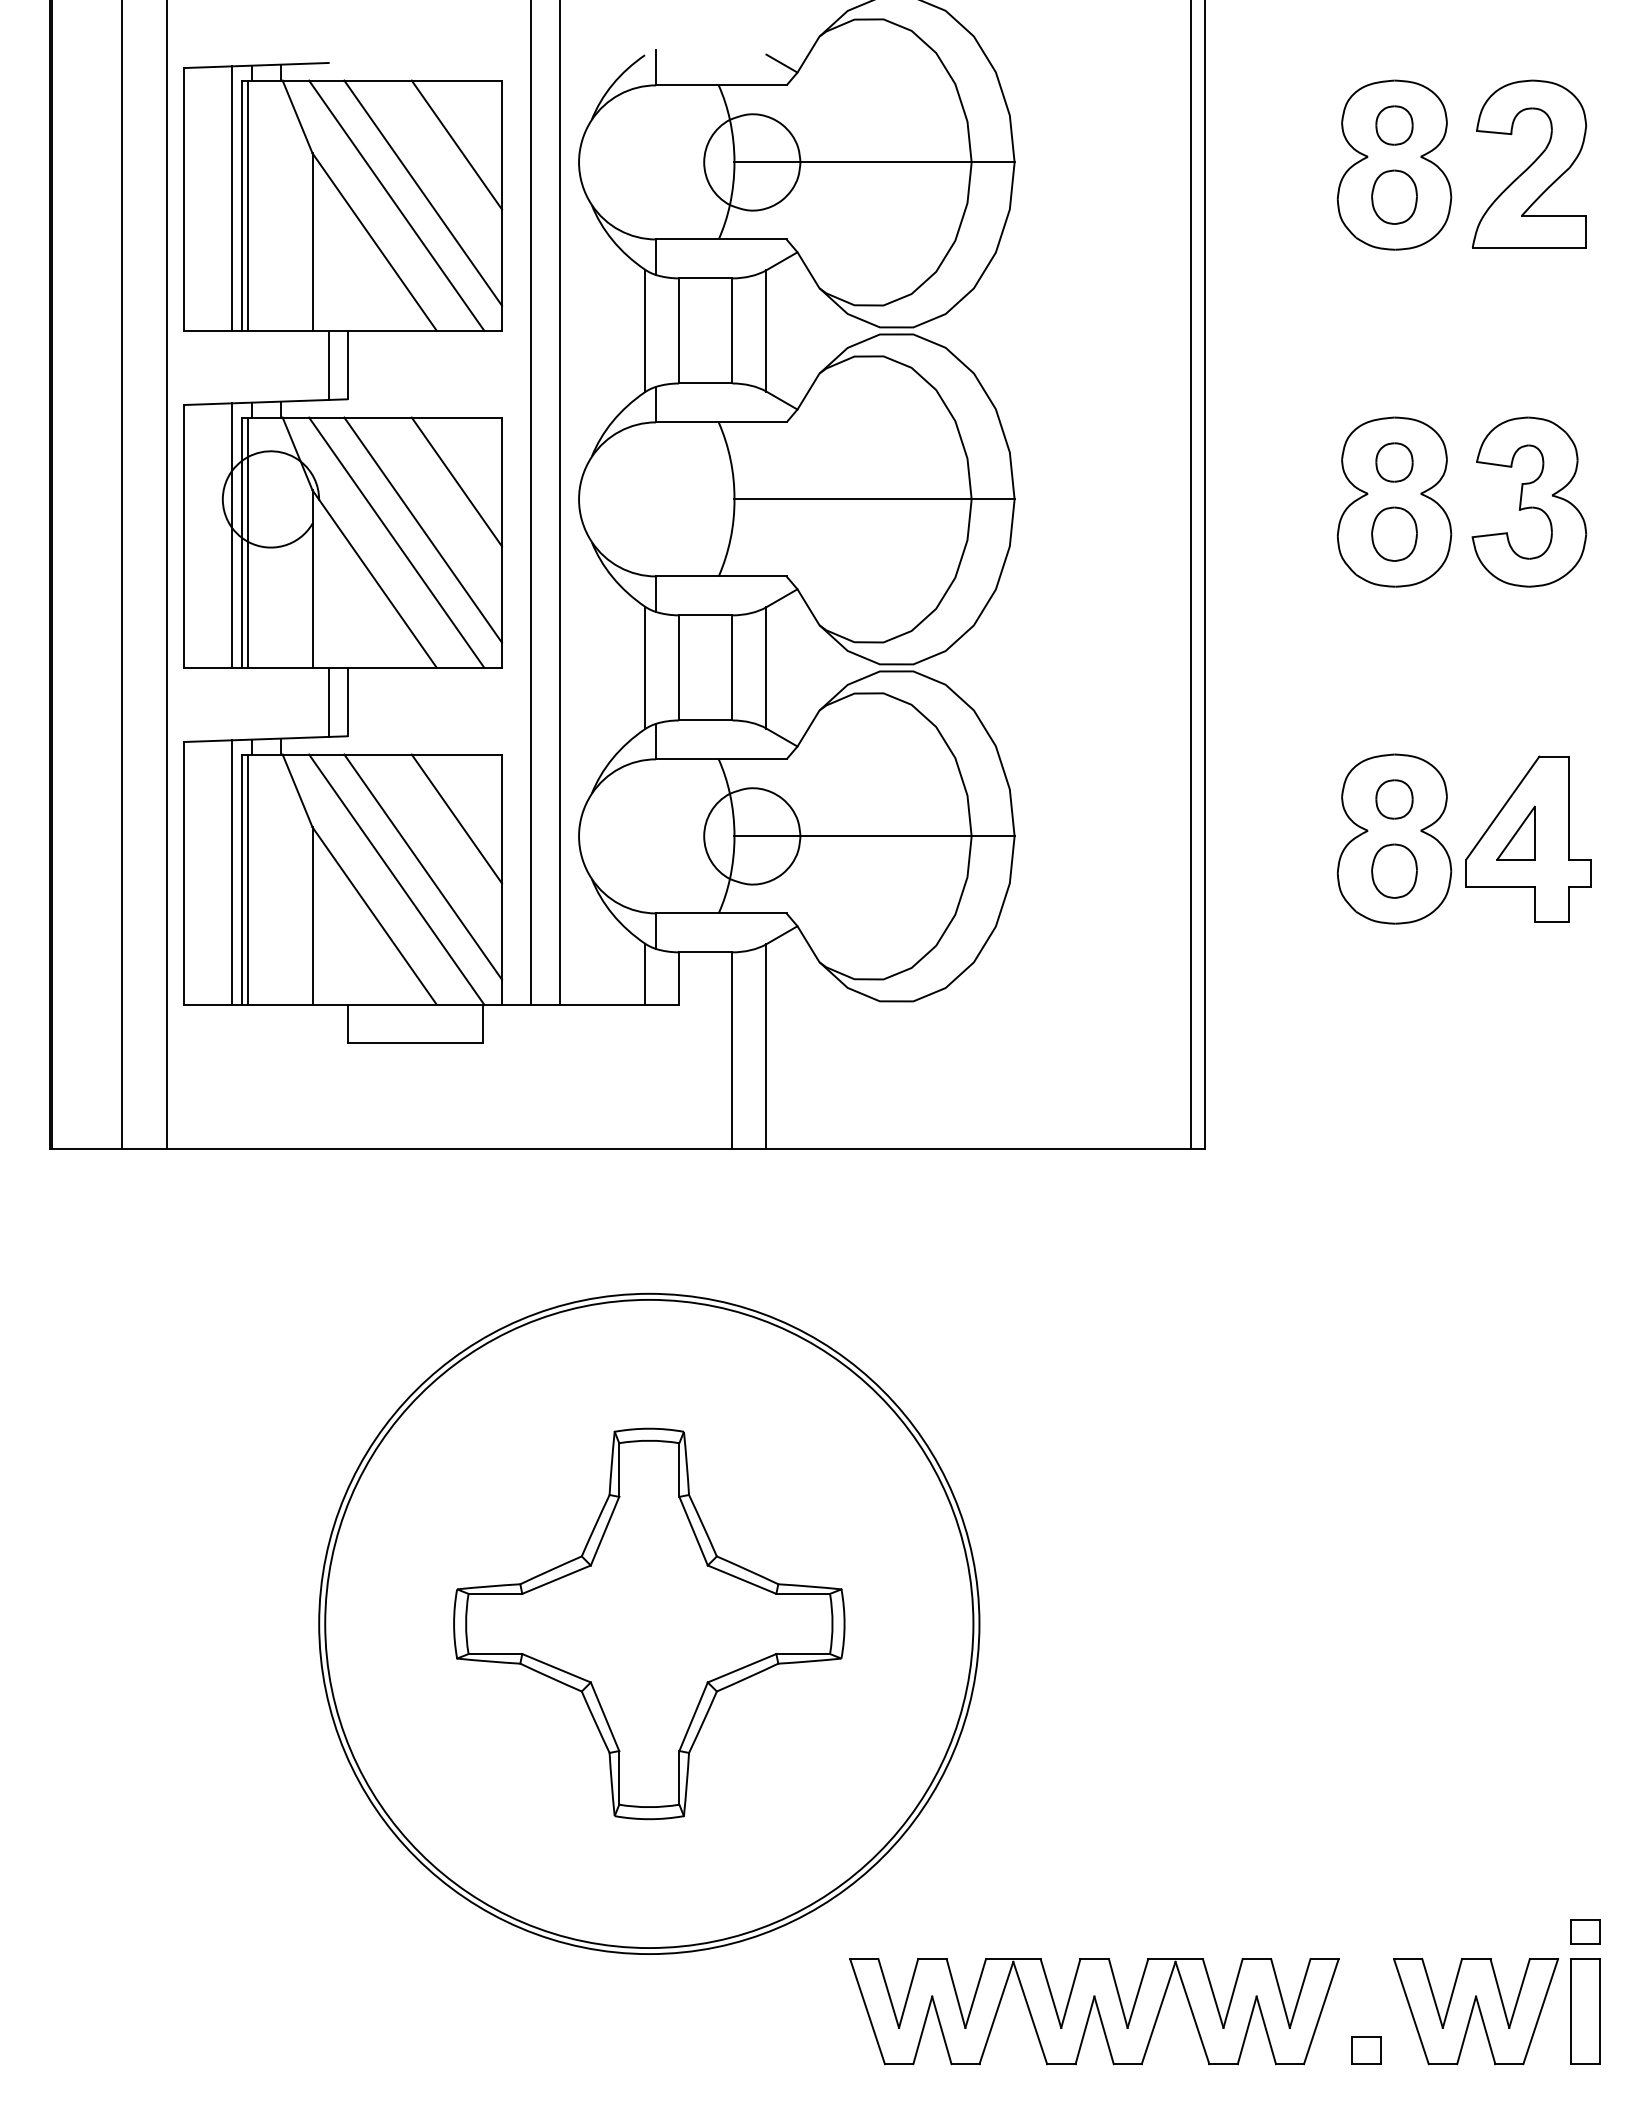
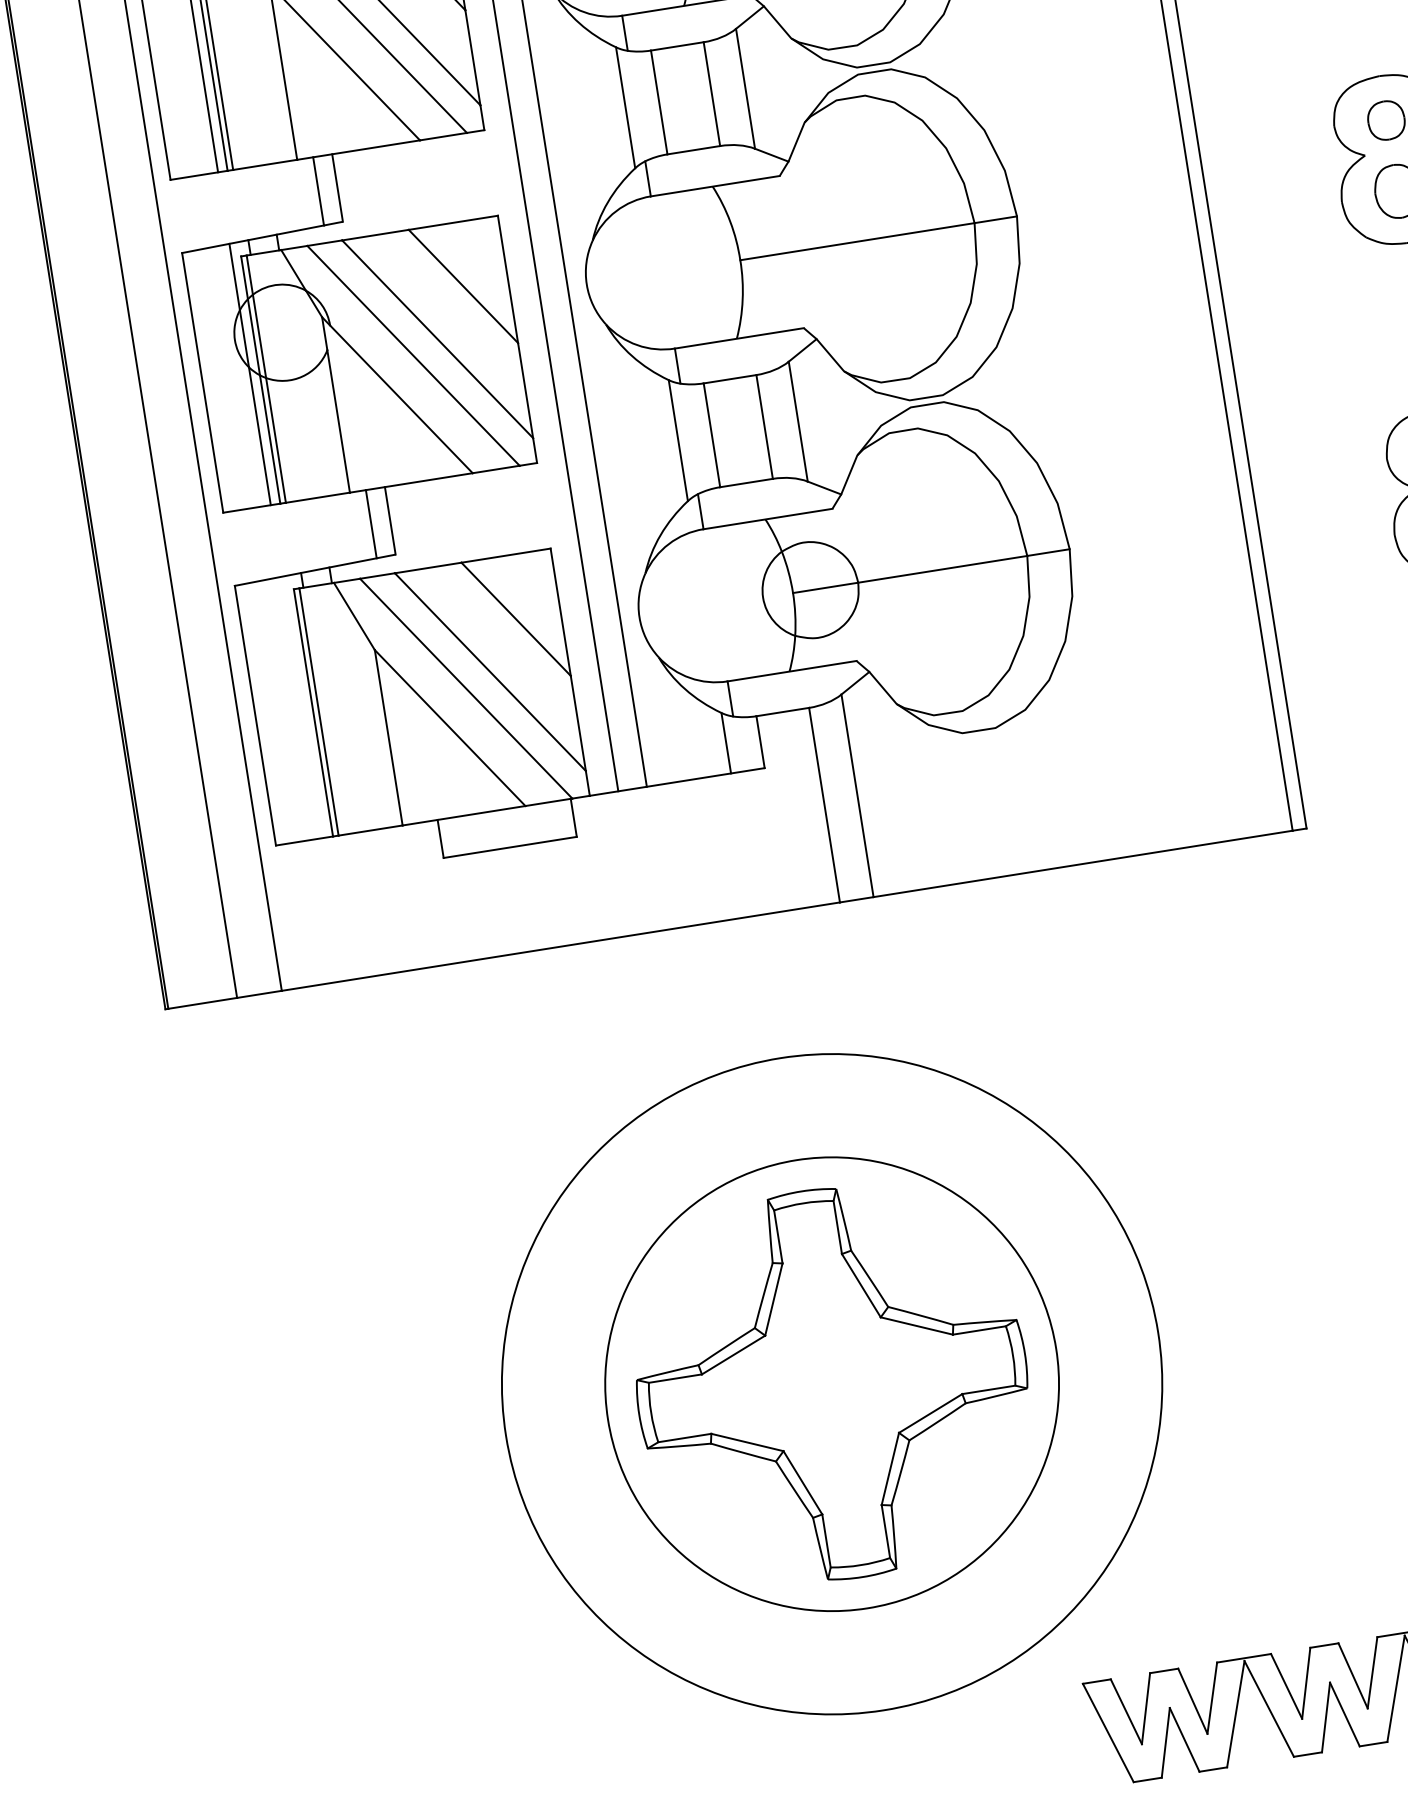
line: (232, 872) -> (302, 707), removed
circle: (649, 1623) -> (832, 1383), size x0.7

